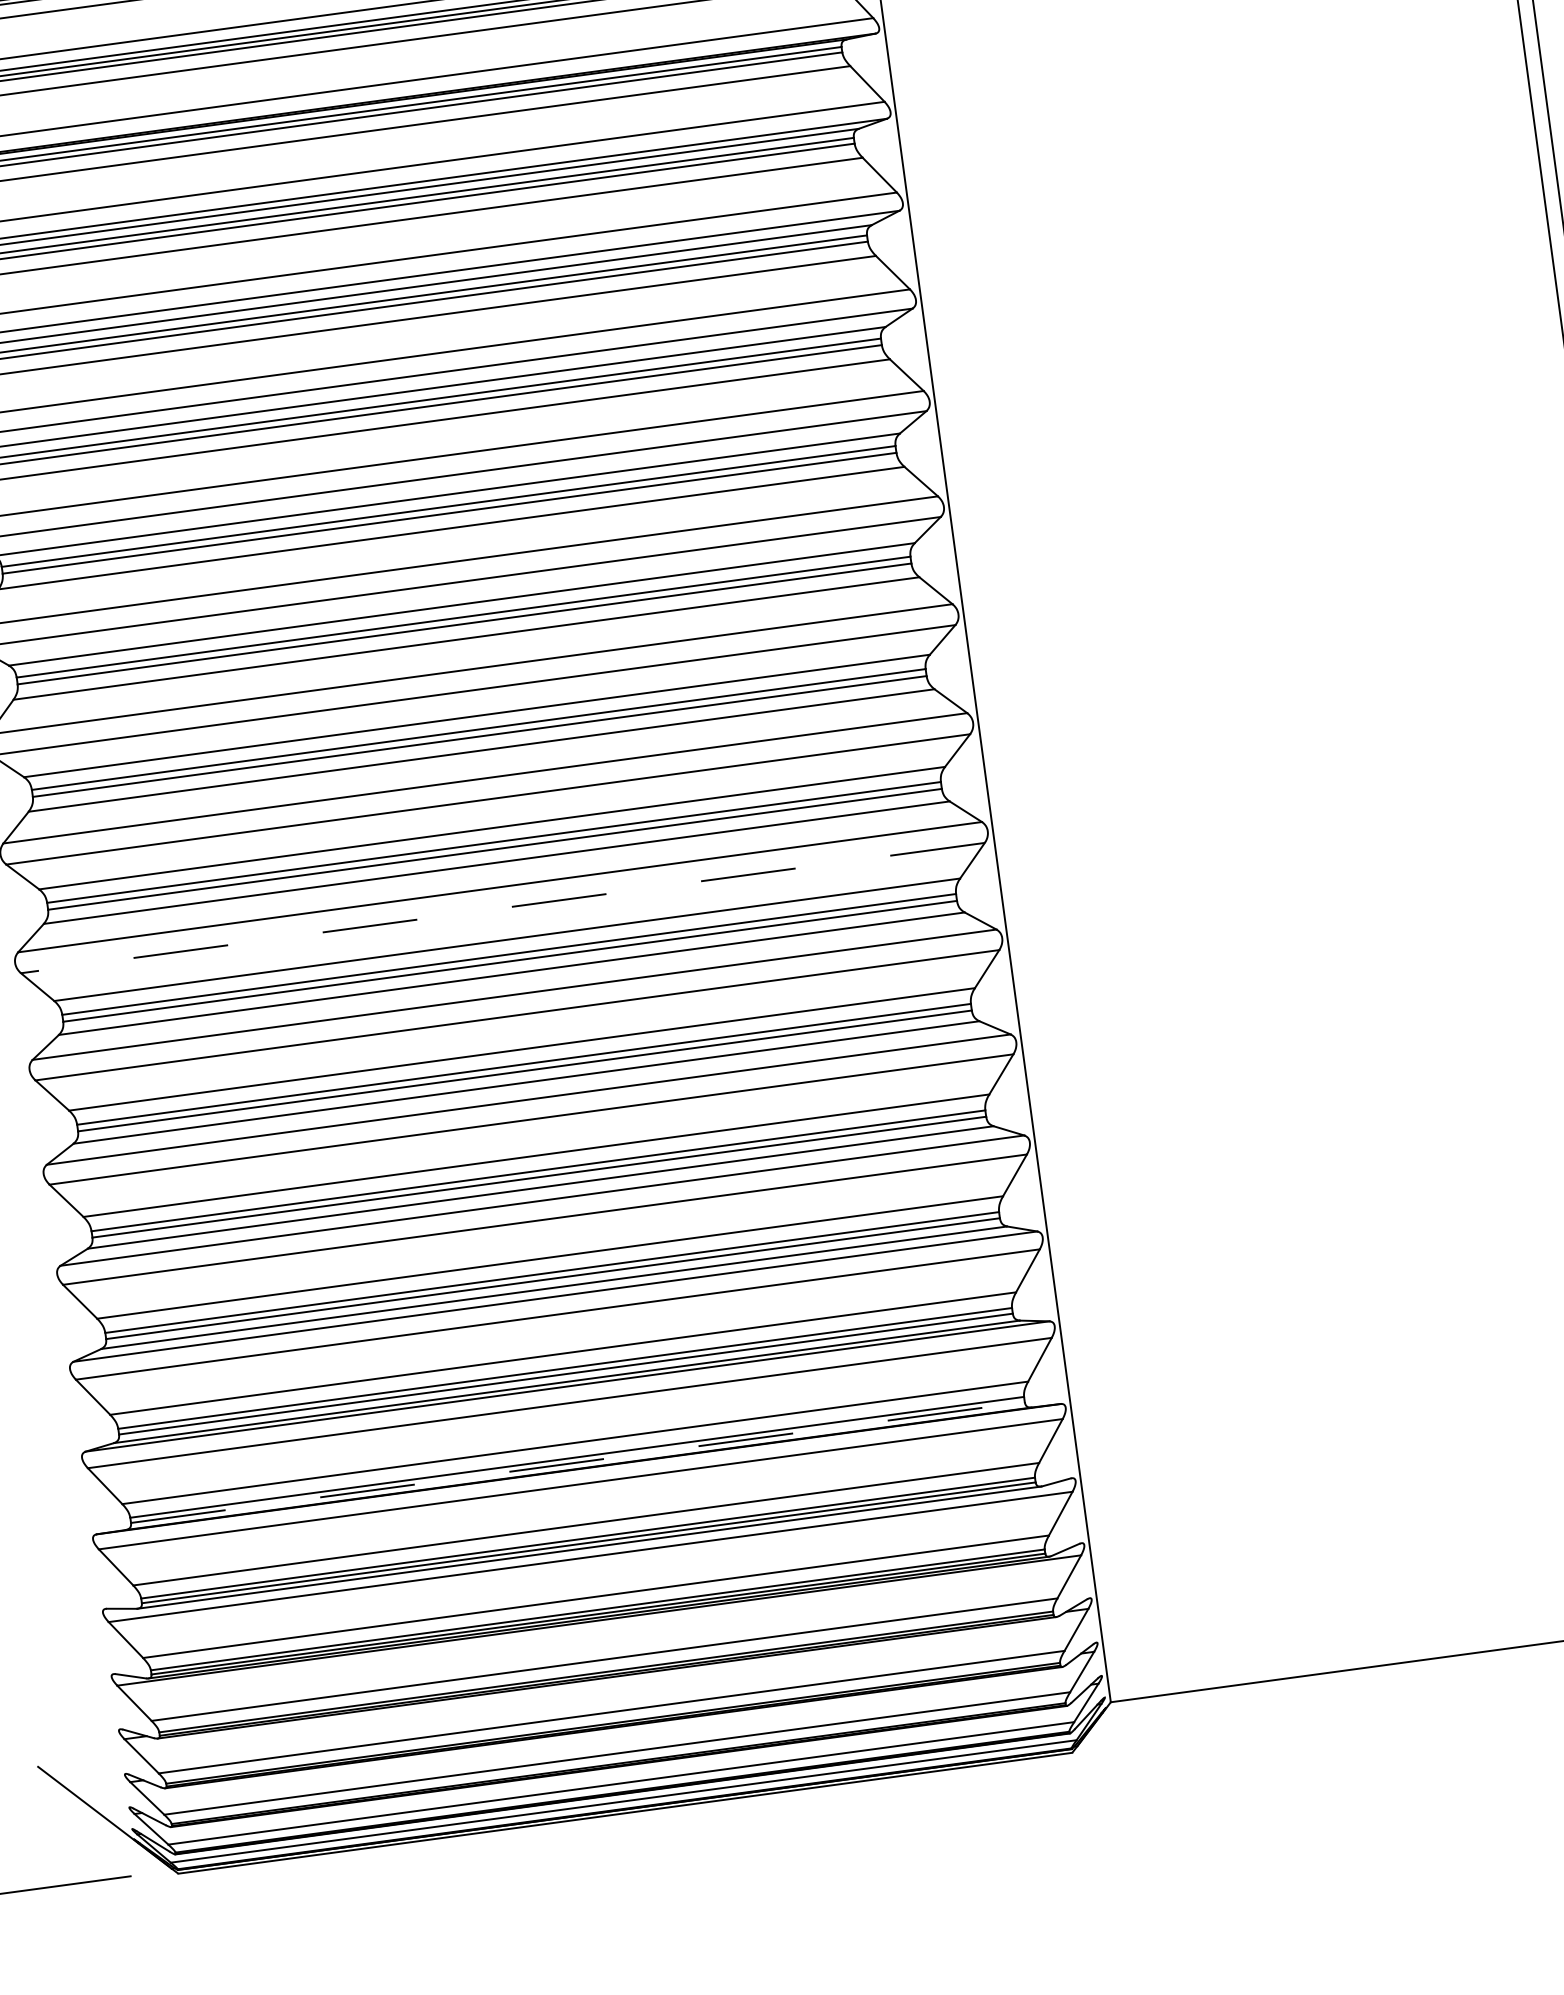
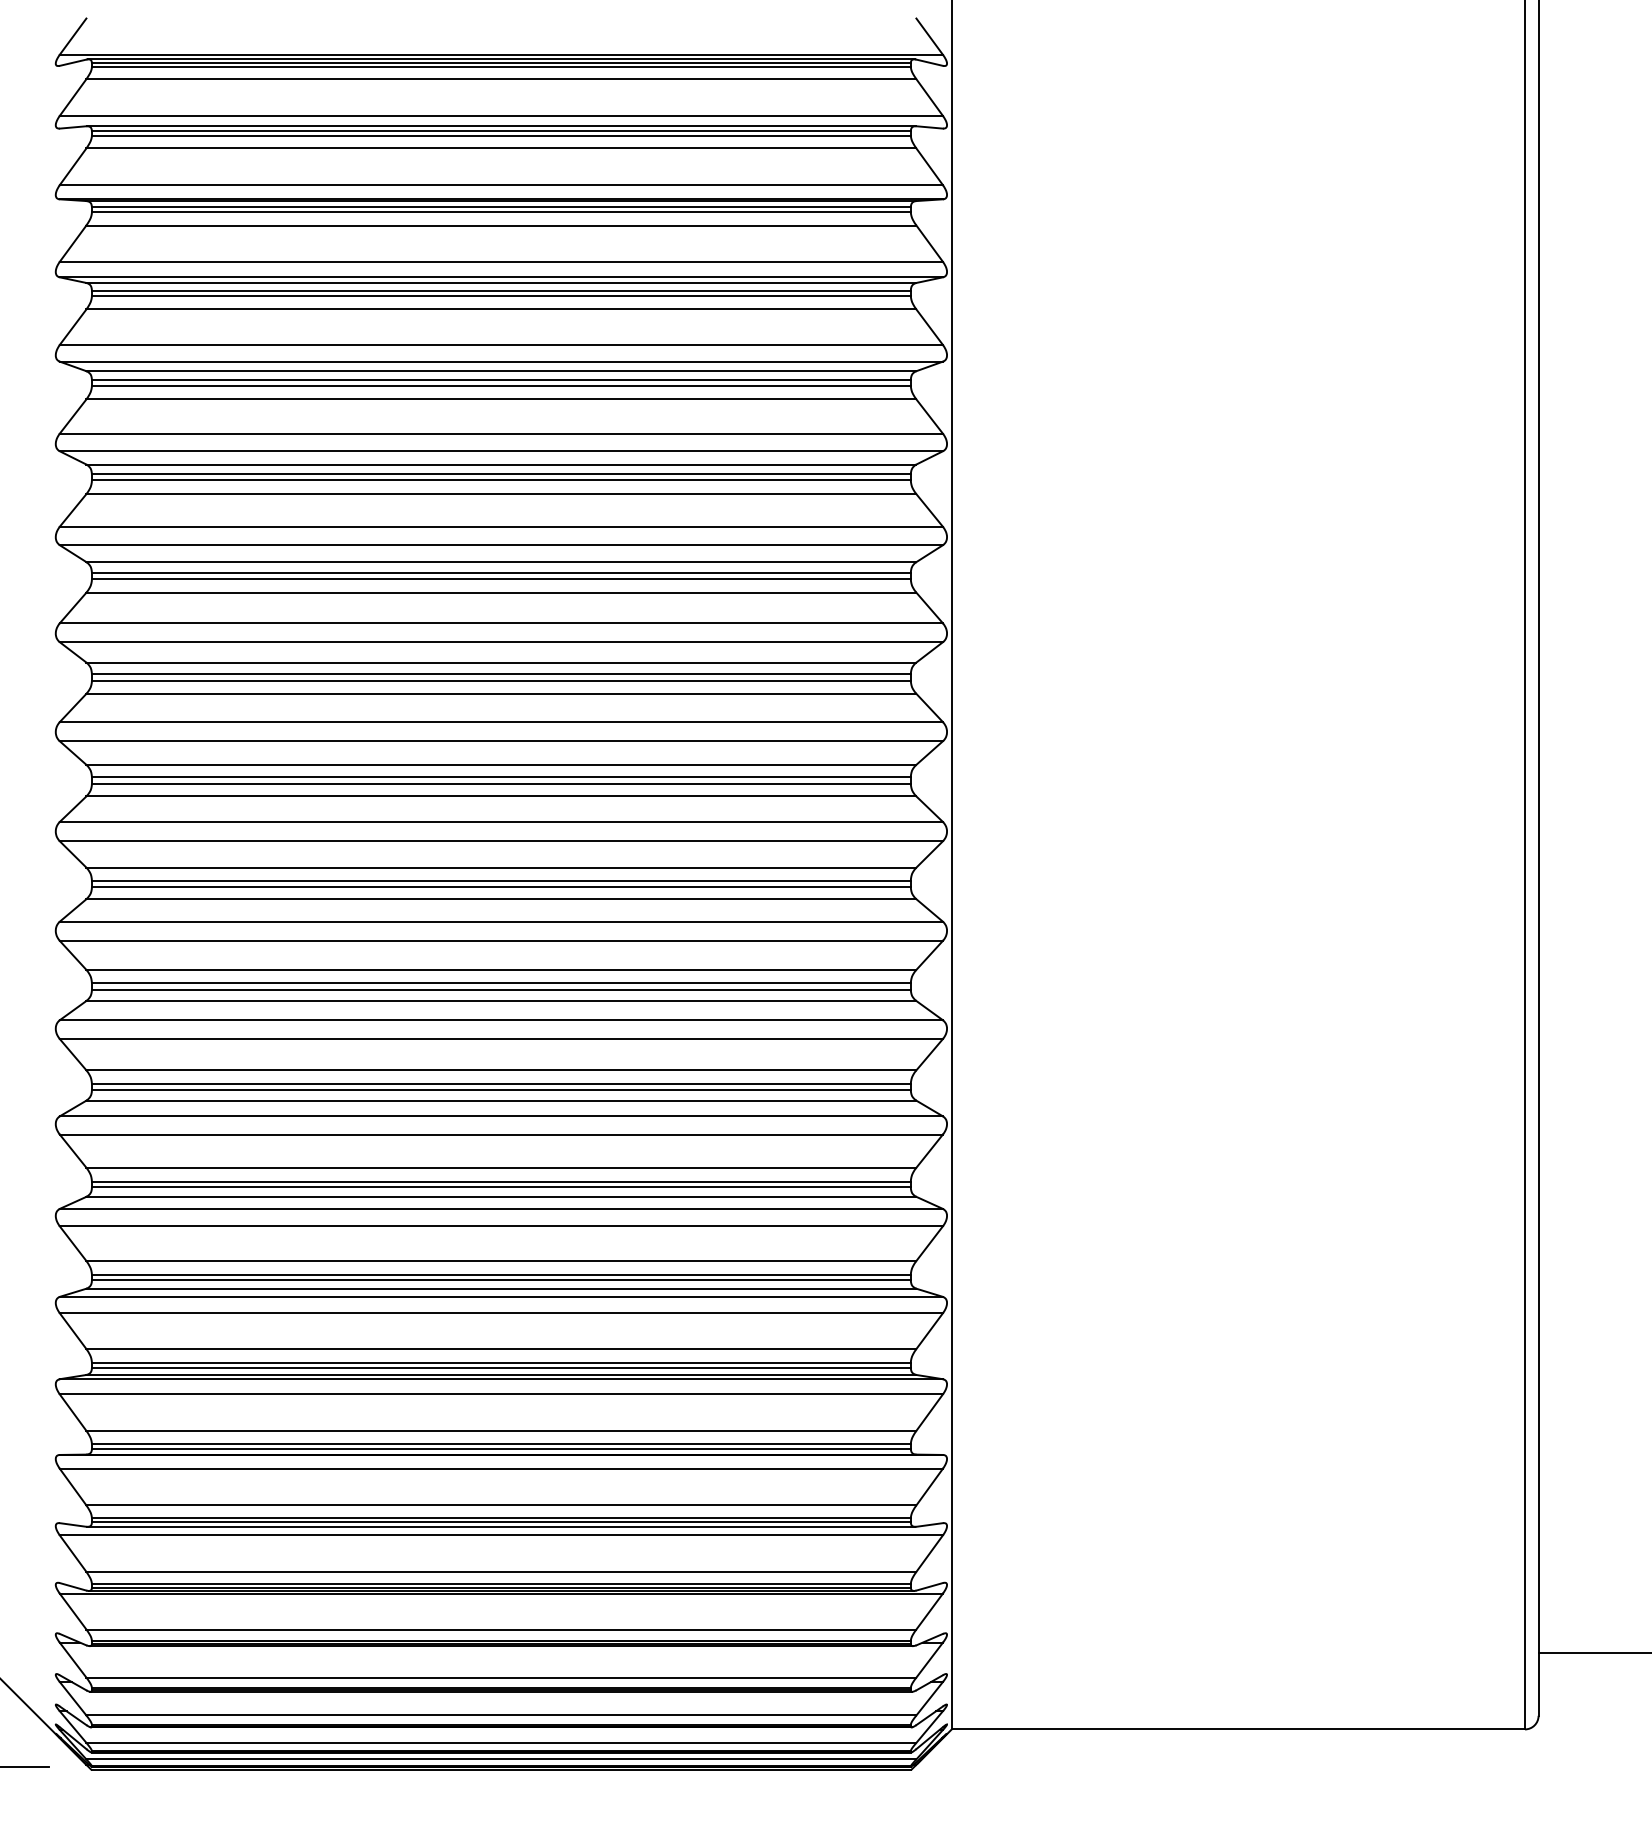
line: (502, 907) -> (501, 940), dashed -> solid
line: (577, 1462) -> (501, 1448), dashed -> solid

